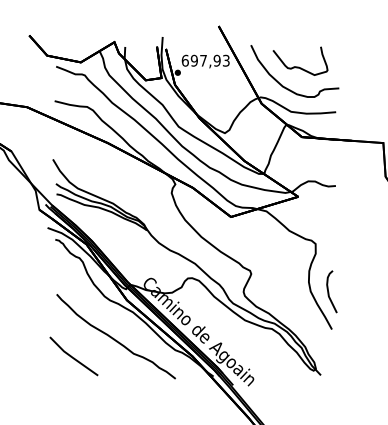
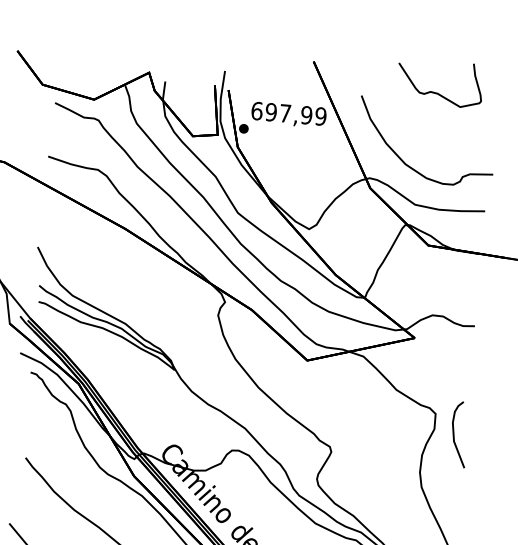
text: (225, 60) -> (319, 116), 697,93 -> 697,99
curve: (299, 66) -> (437, 91), moved
curve: (329, 292) -> (455, 435), moved

